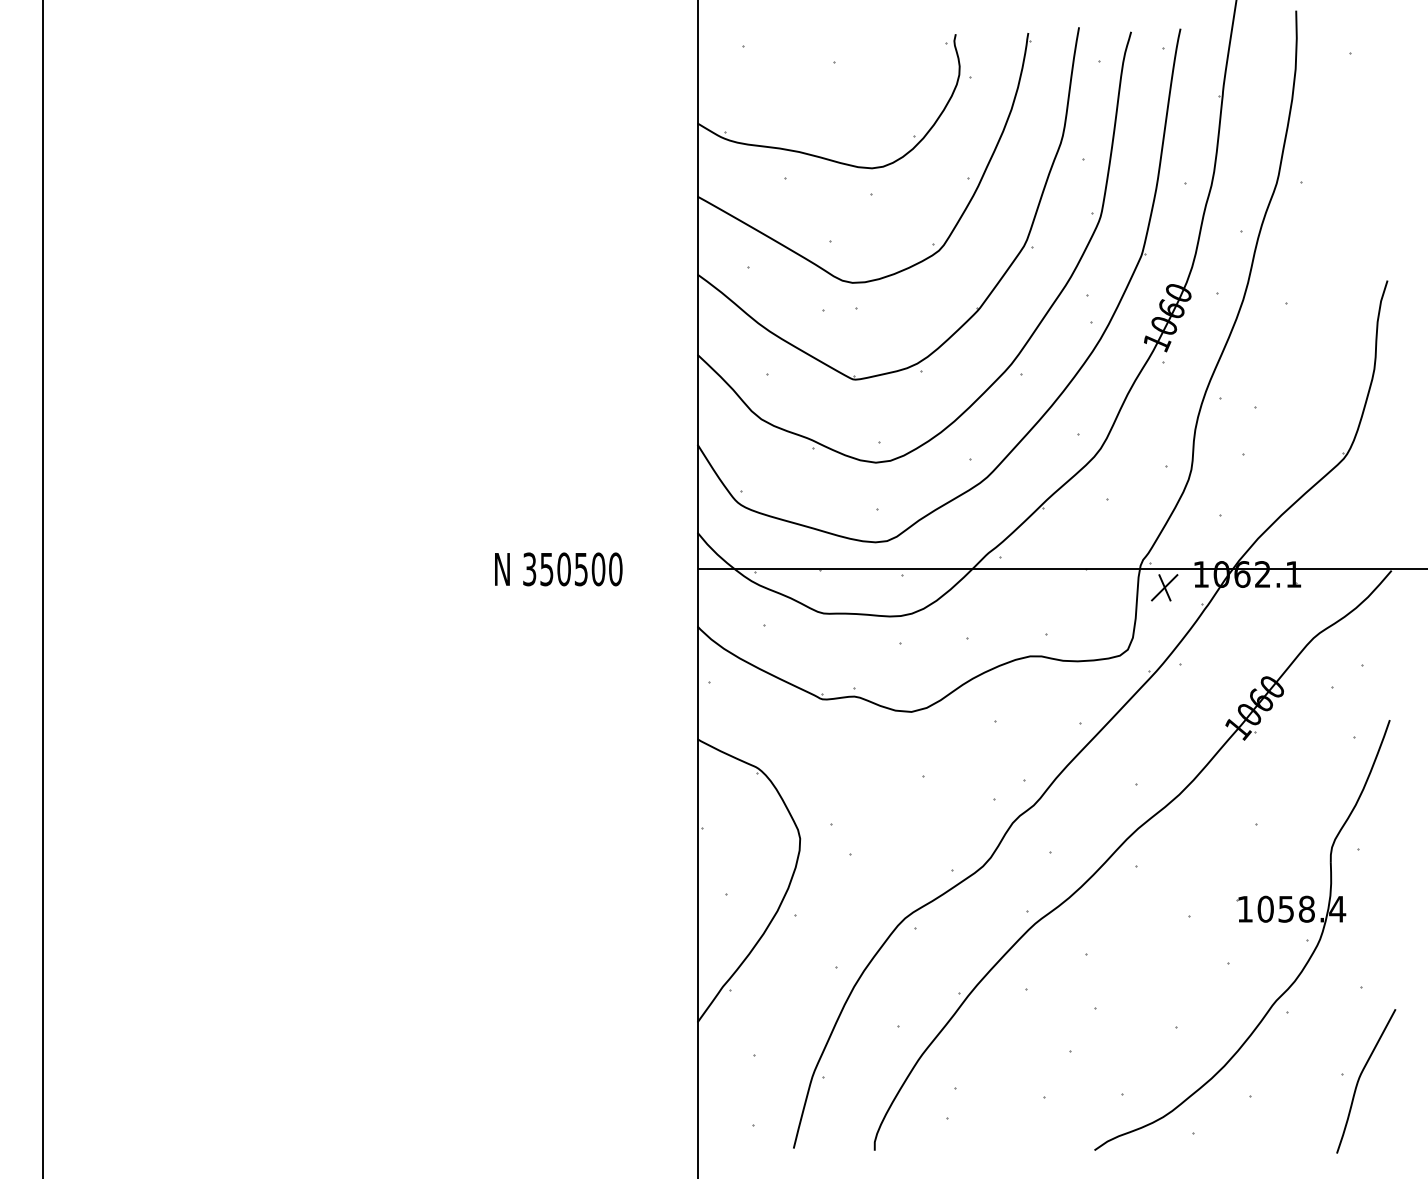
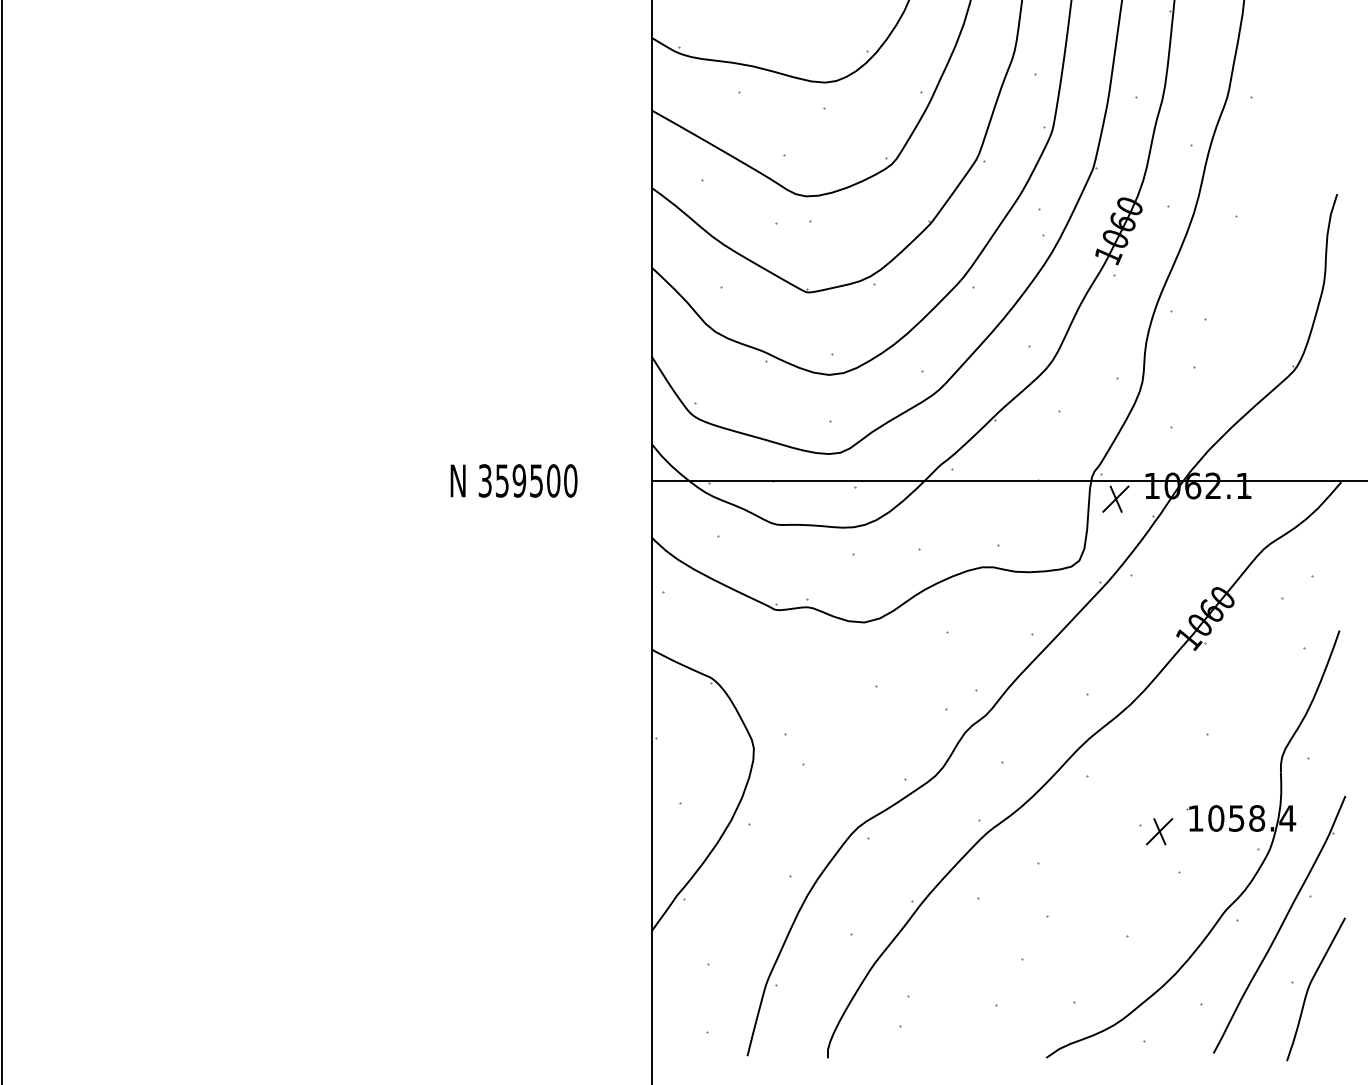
text: (563, 569) -> (518, 481), 350500 -> 359500
part: (1208, 922) -> (1159, 831), added
part: (1329, 1016) -> (1279, 924), added

